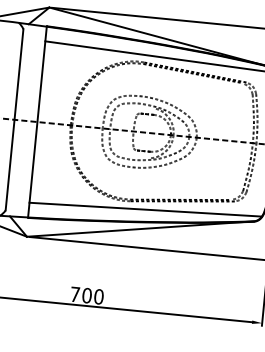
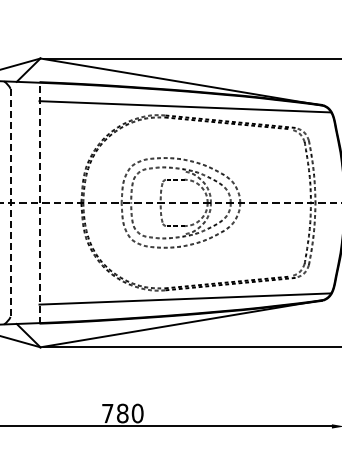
line: (14, 120) -> (10, 203), solid -> dashed
line: (37, 121) -> (39, 202), solid -> dashed
text: (86, 295) -> (122, 413), 700 -> 780

